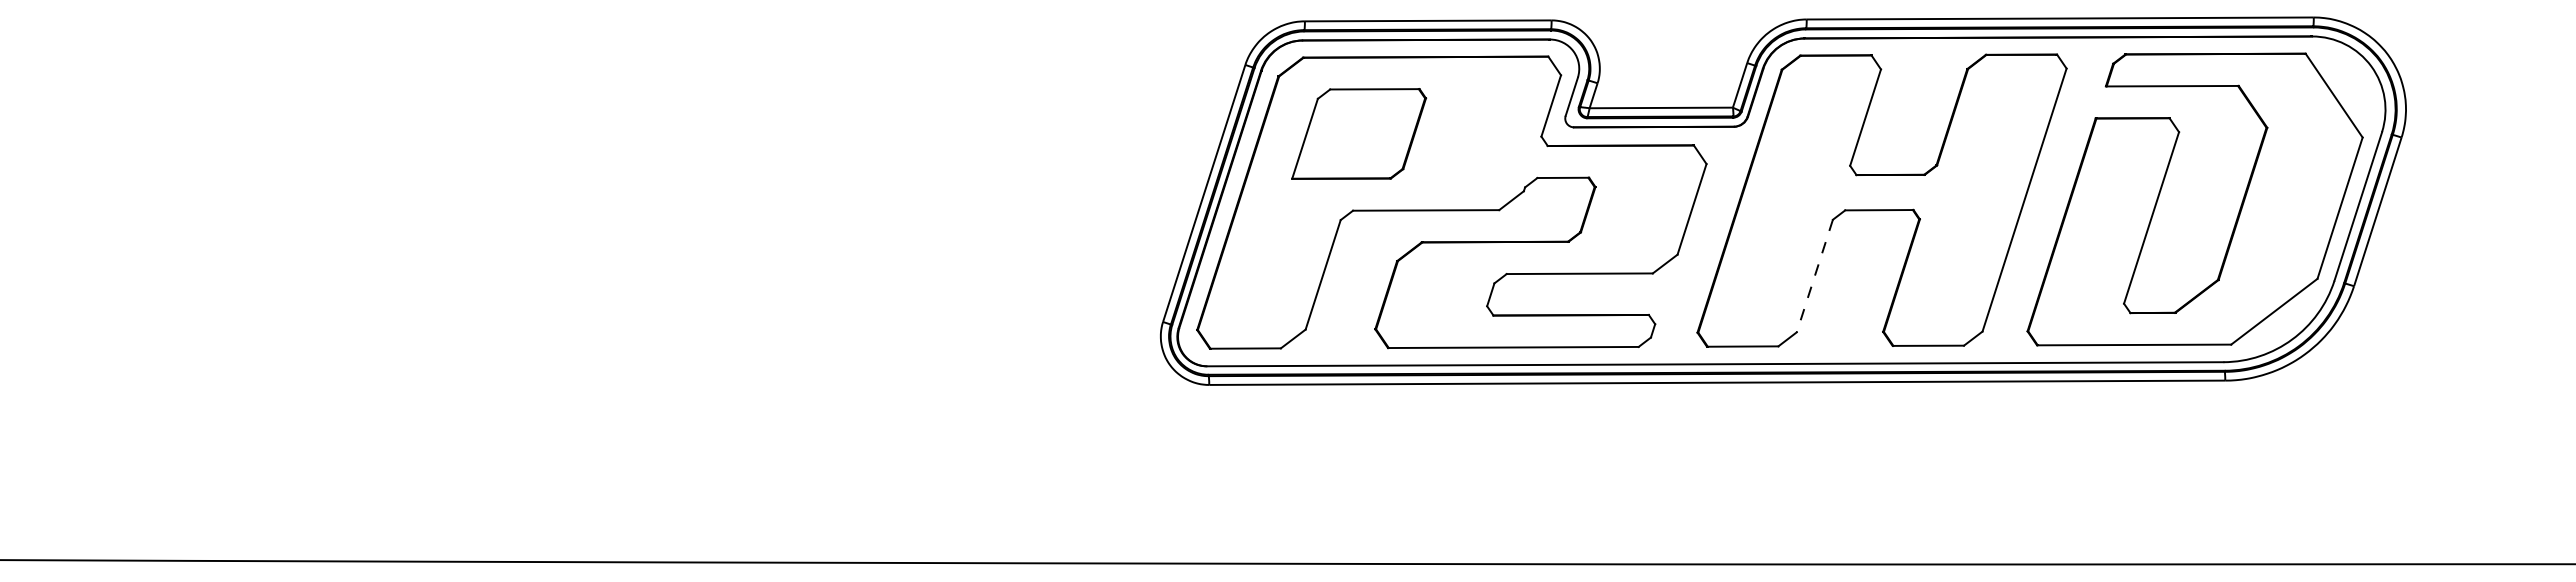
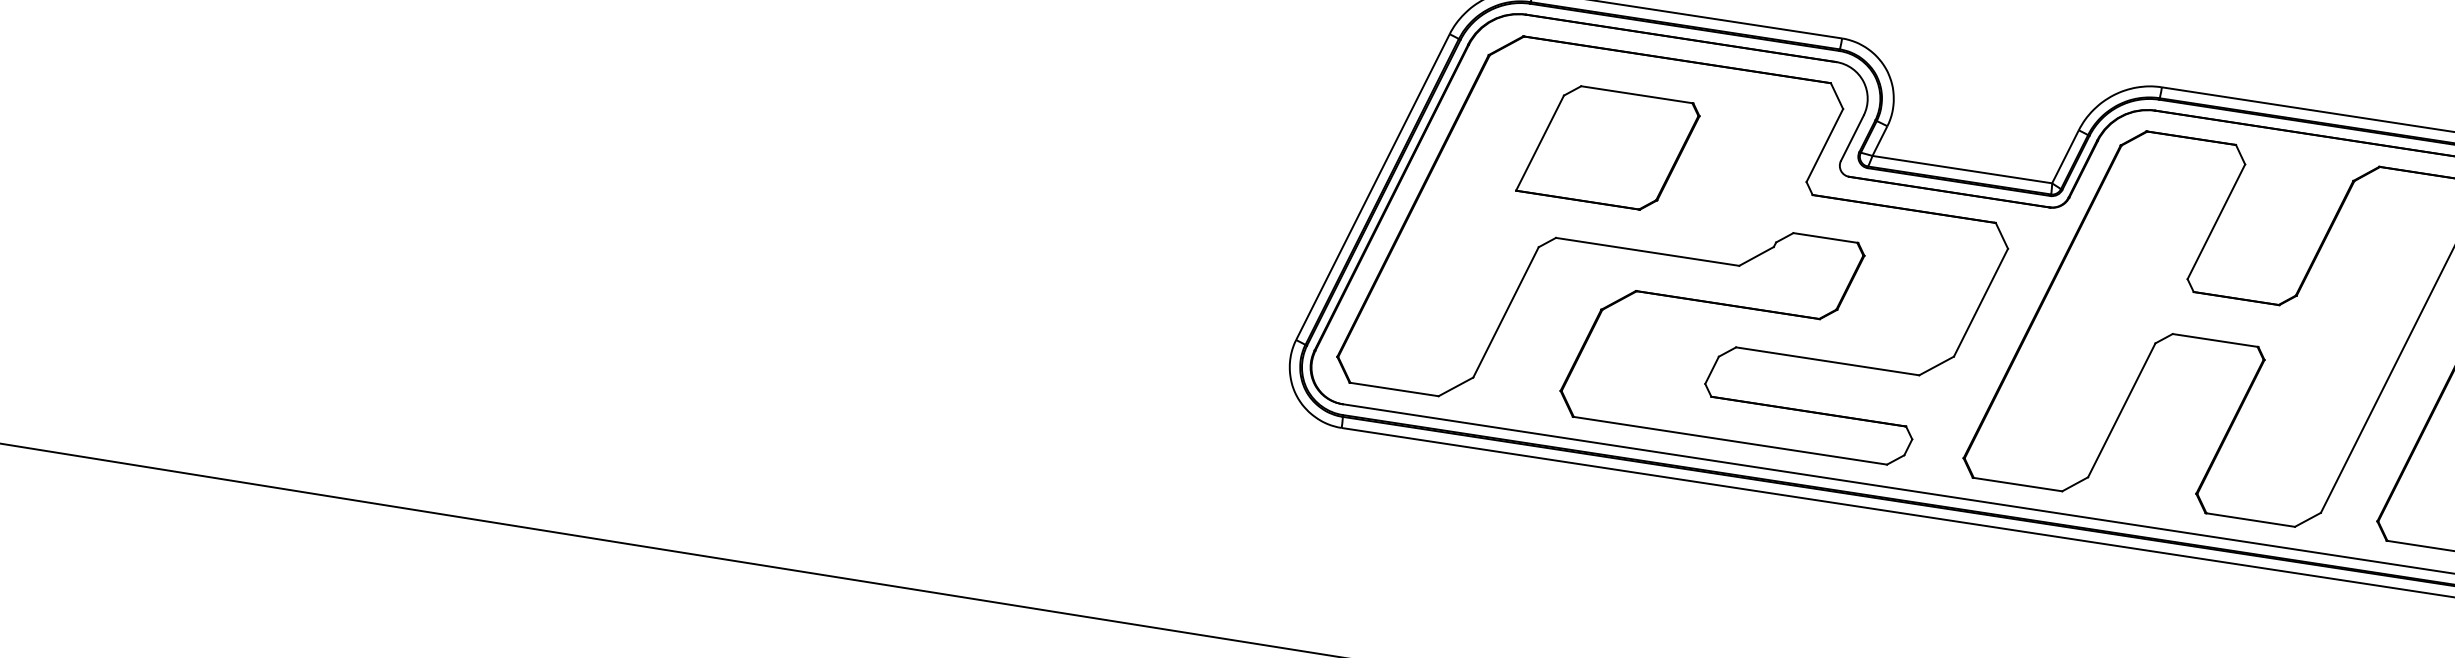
part: (1359, 133) -> (1609, 147), moved
line: (1814, 276) -> (2121, 410), dashed -> solid

